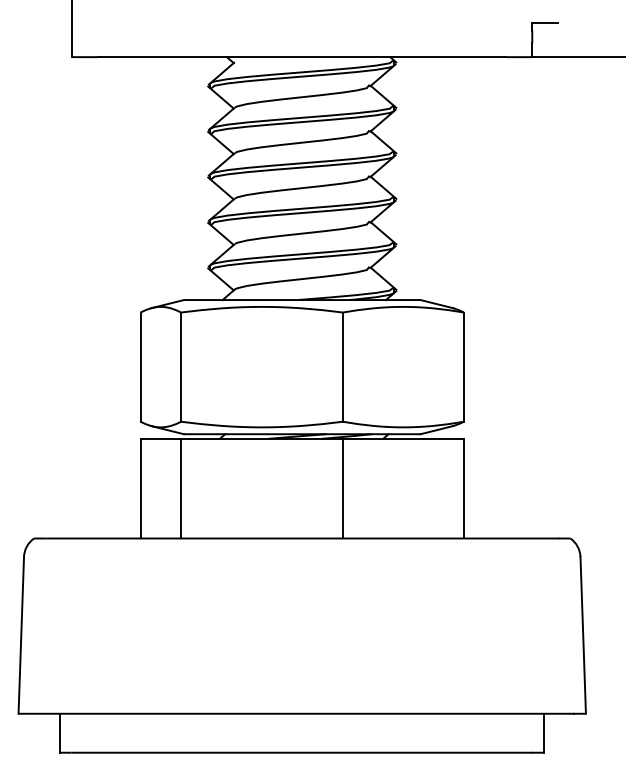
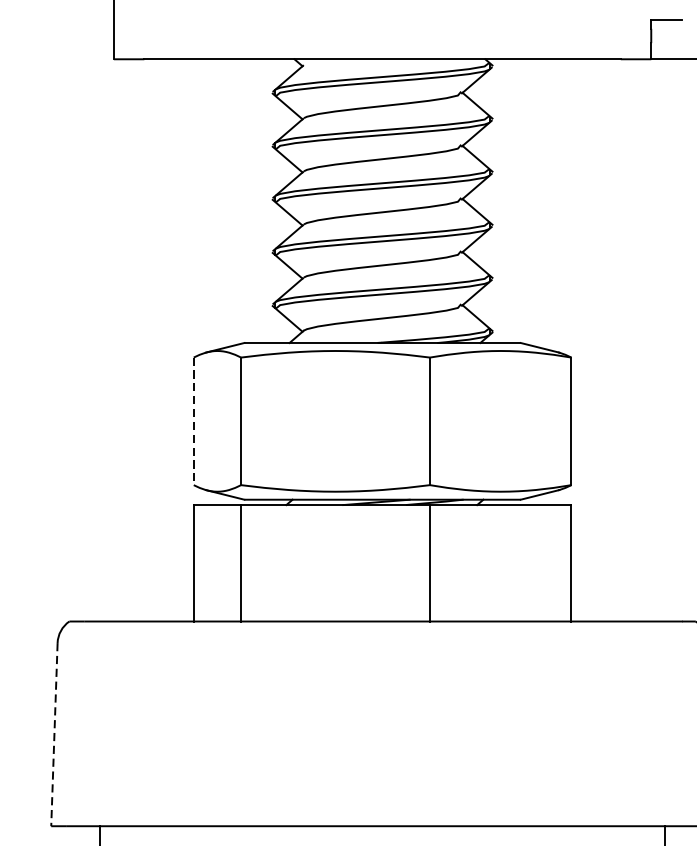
line: (140, 367) -> (193, 421), solid -> dashed
line: (21, 635) -> (54, 734), solid -> dashed

